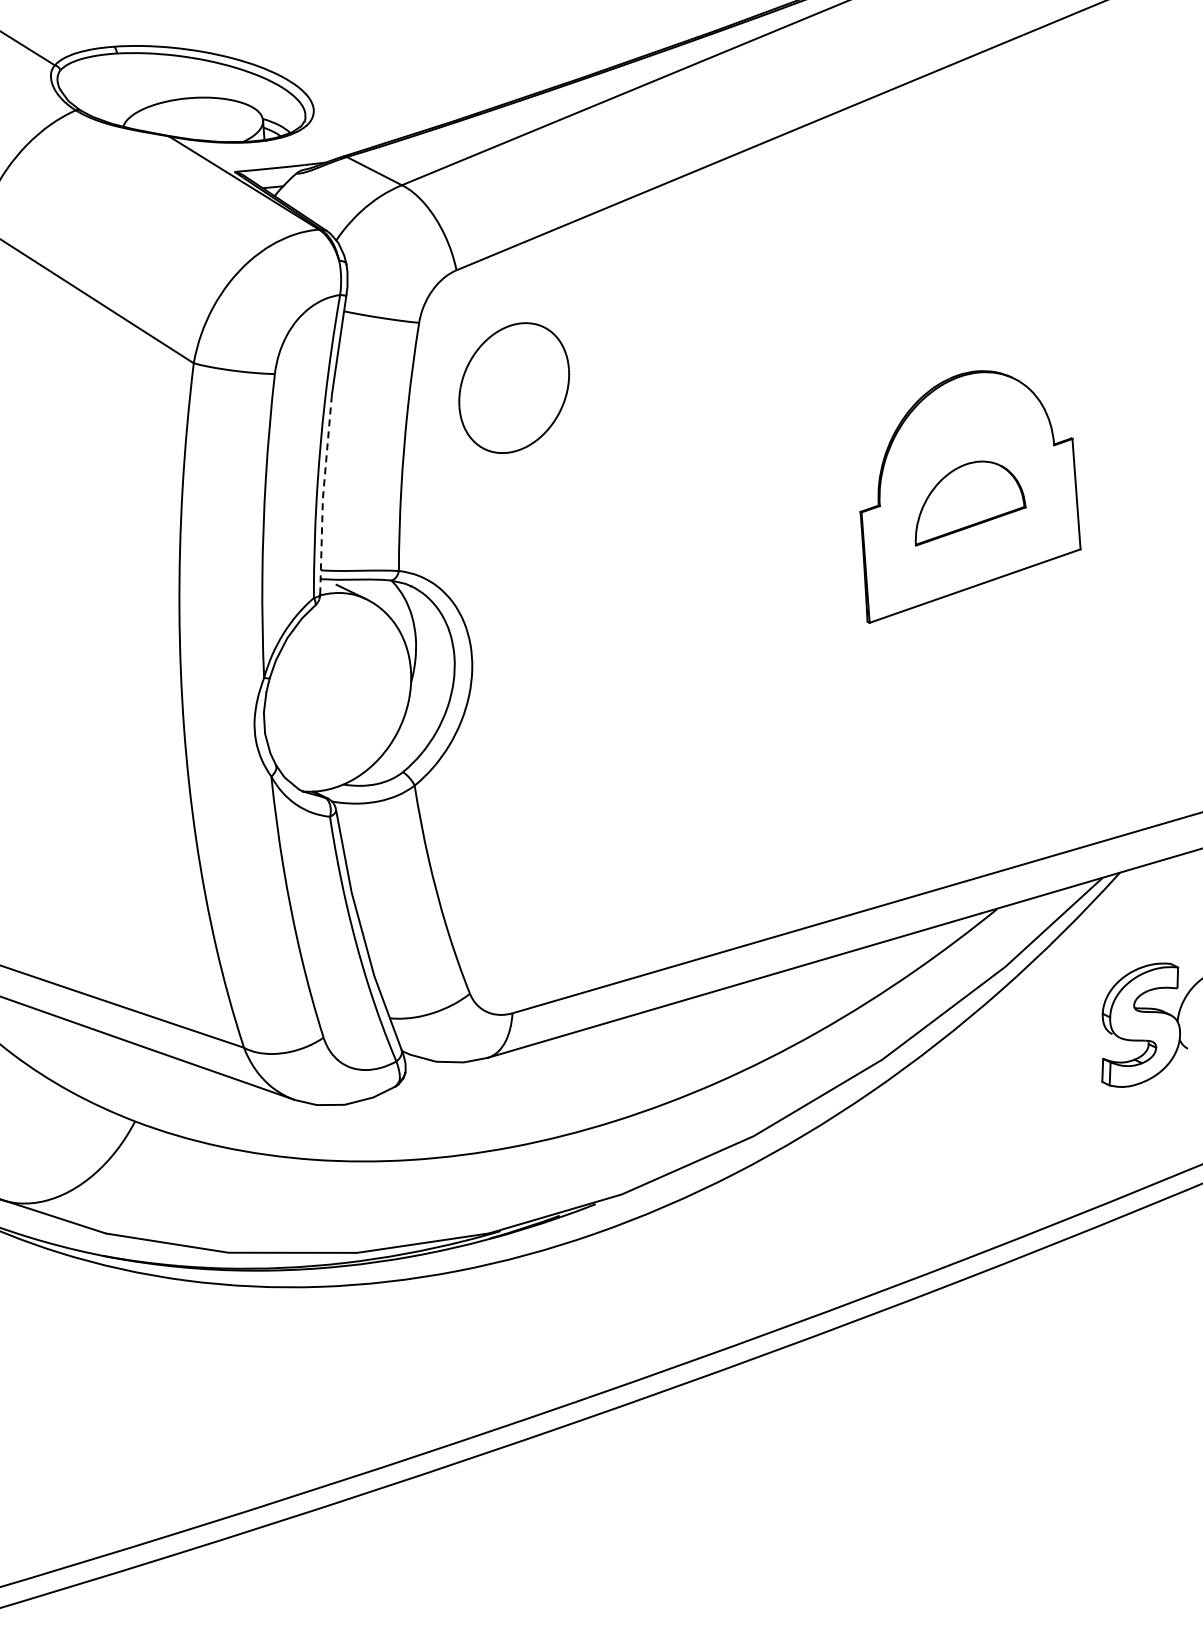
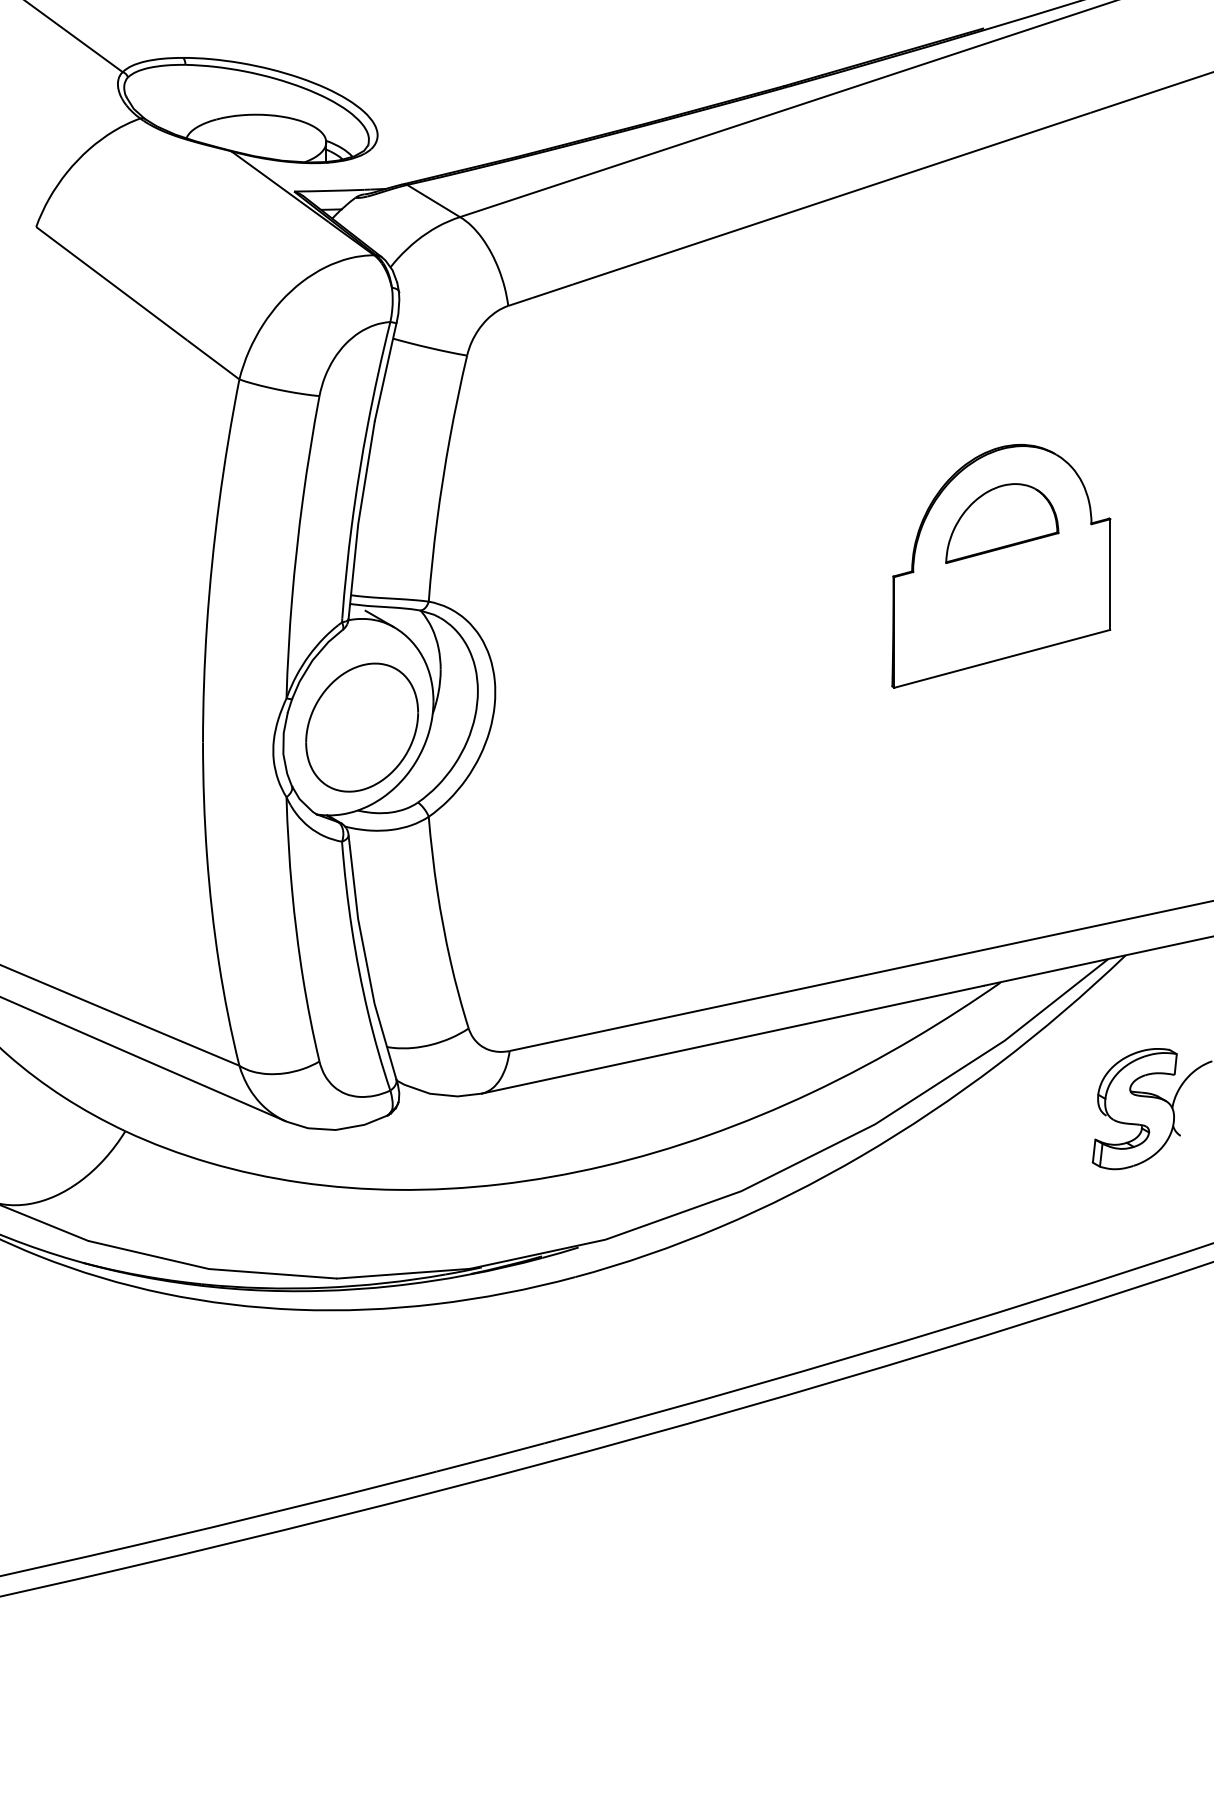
part: (513, 388) -> (361, 727), moved
line: (322, 494) -> (358, 519), dashed -> solid
part: (969, 501) -> (1002, 523), moved

